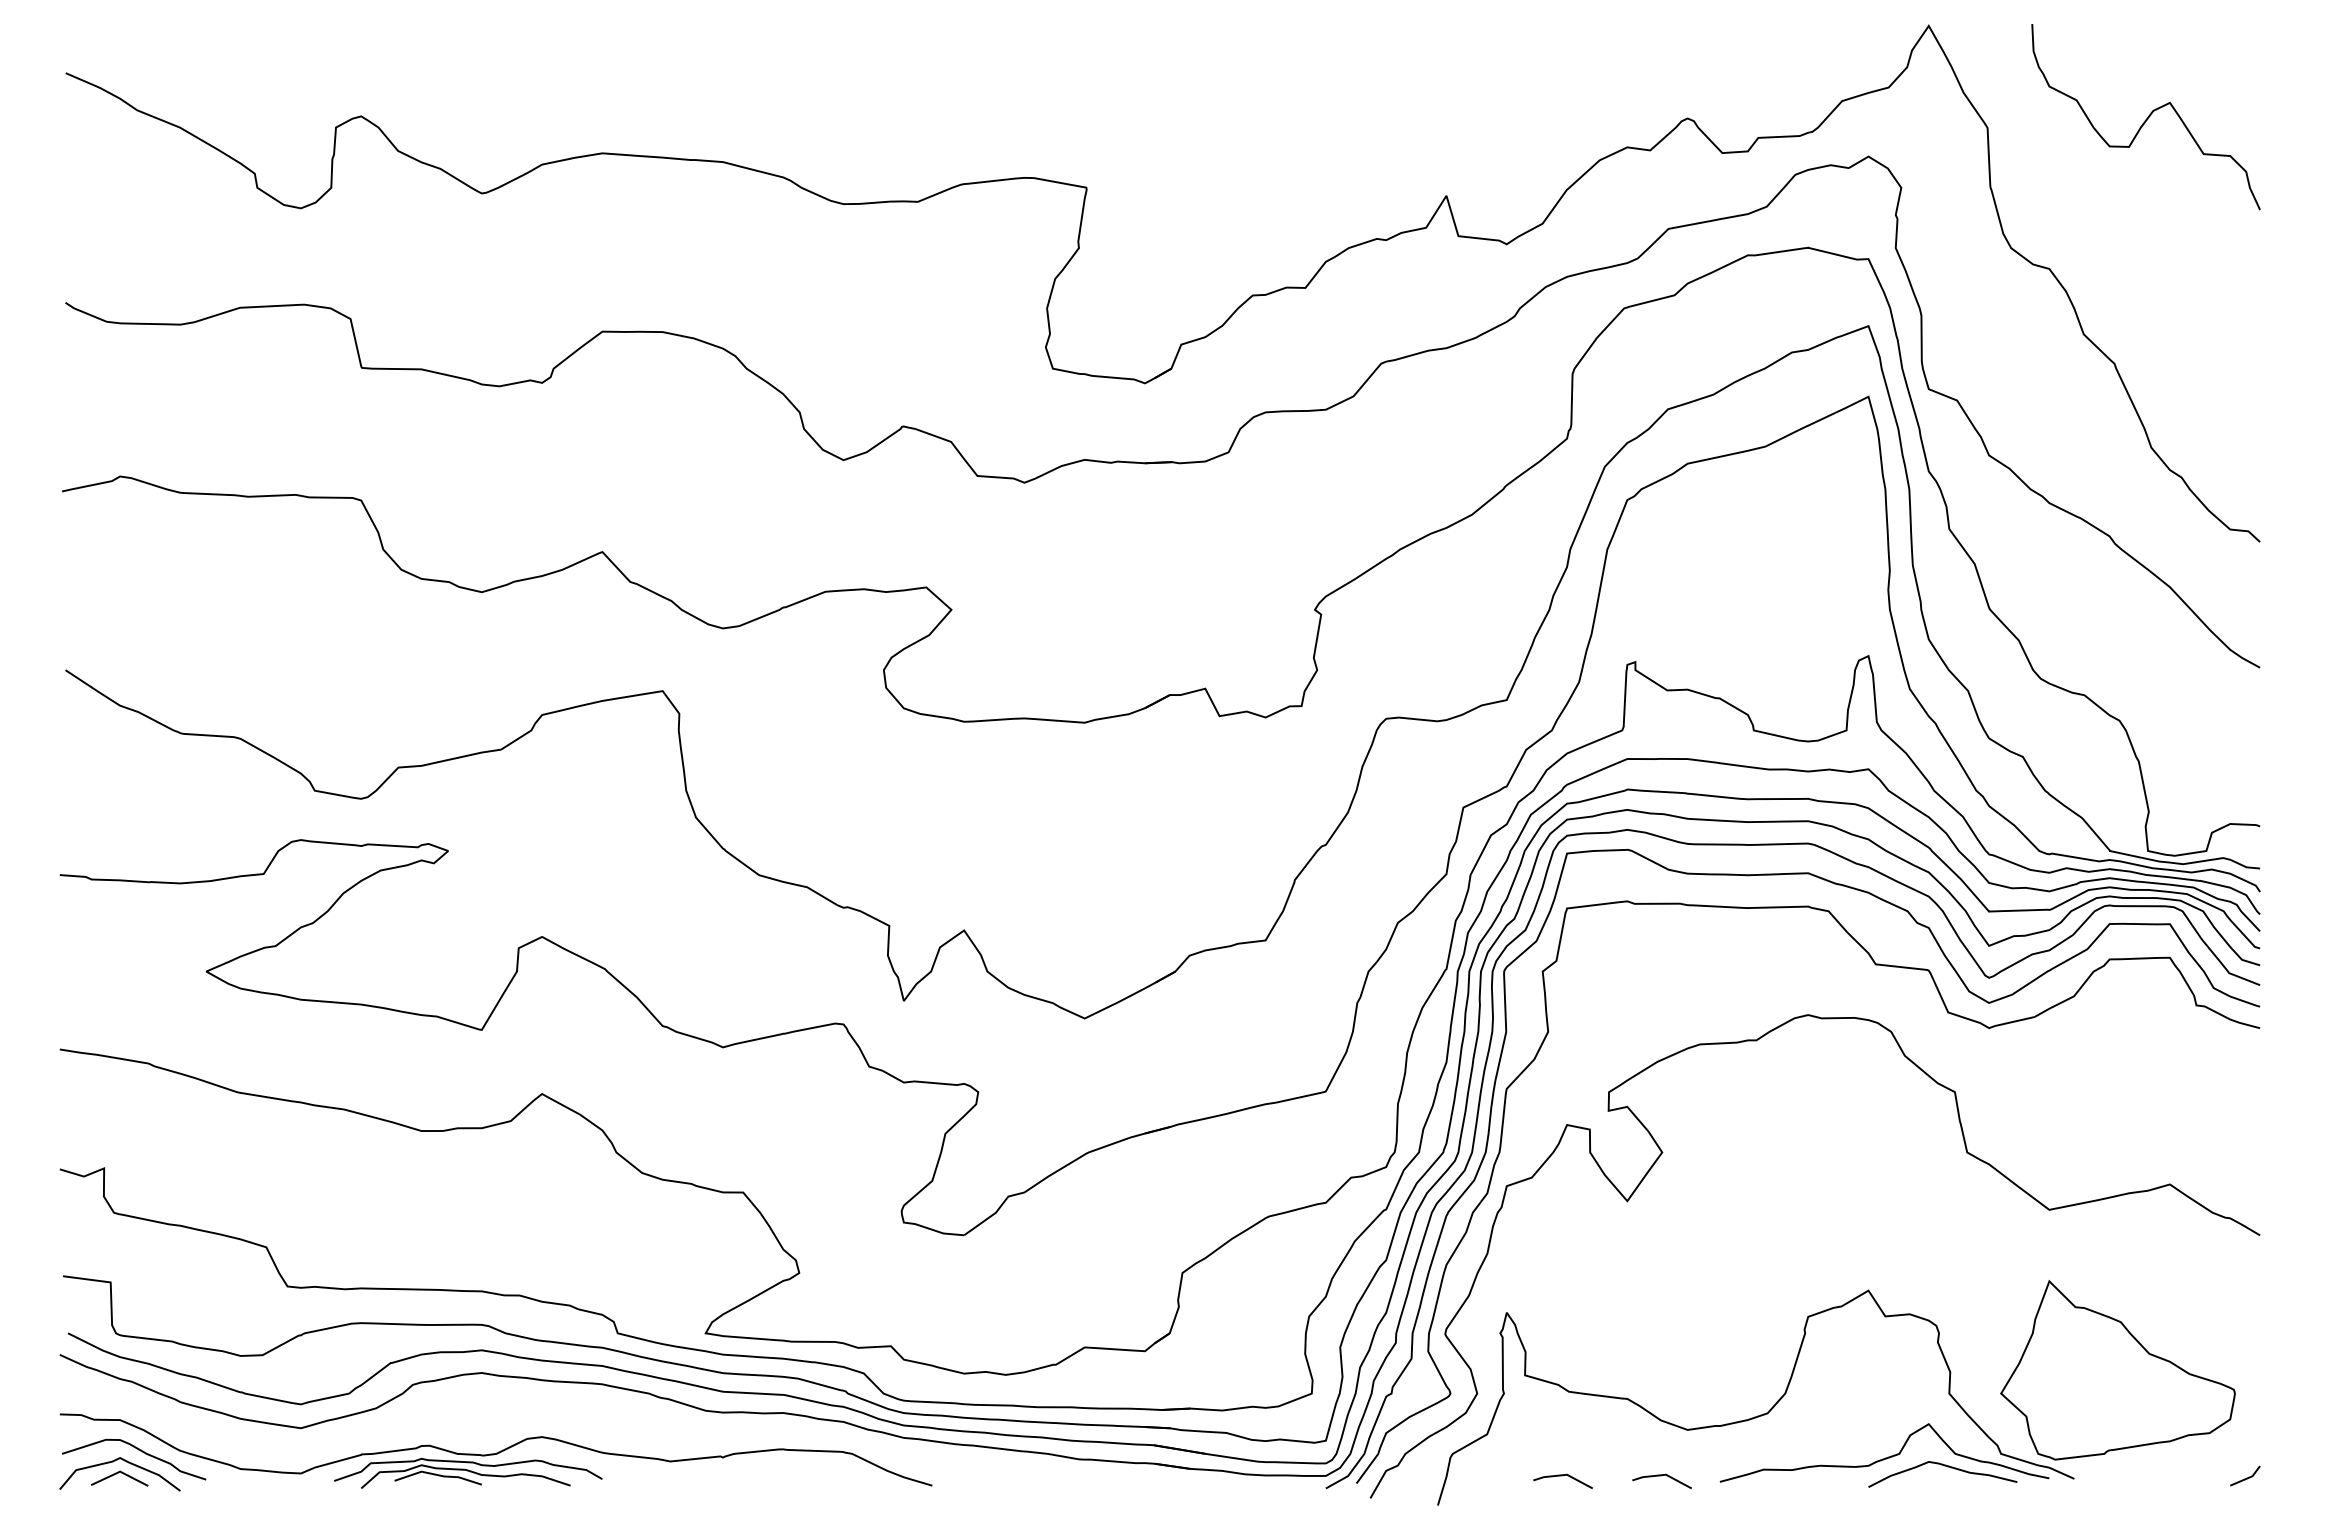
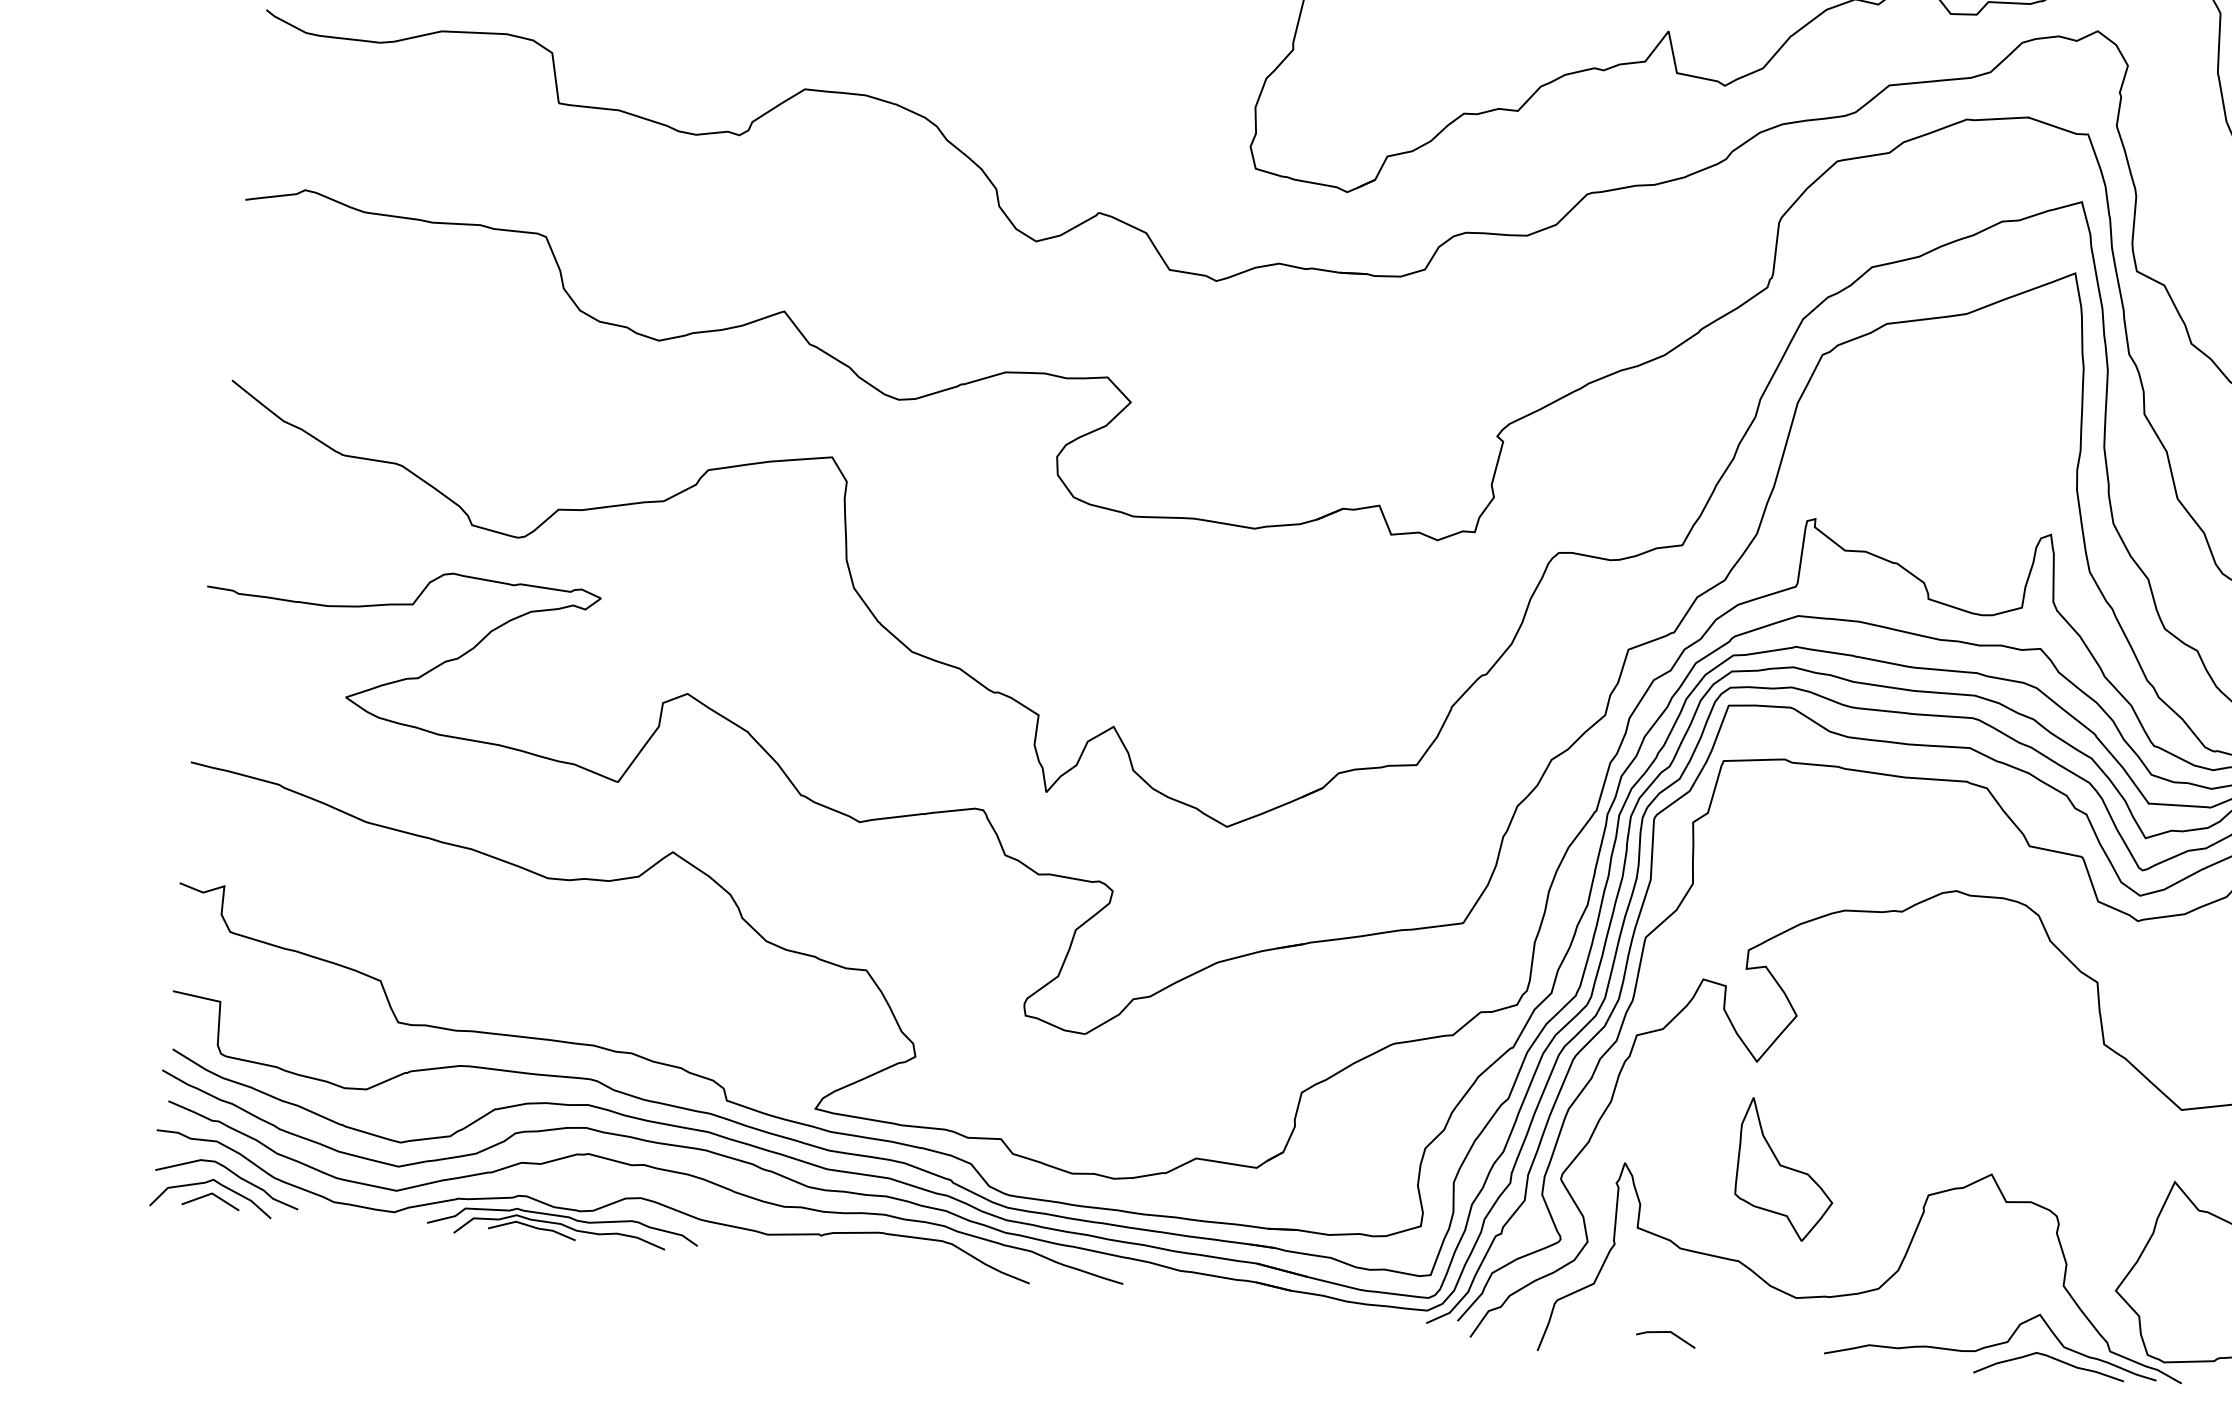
part: (1665, 1304) -> (1785, 1169), added
curve: (553, 1407) -> (655, 1169), added
line: (1661, 1476) -> (1765, 1342), removed

